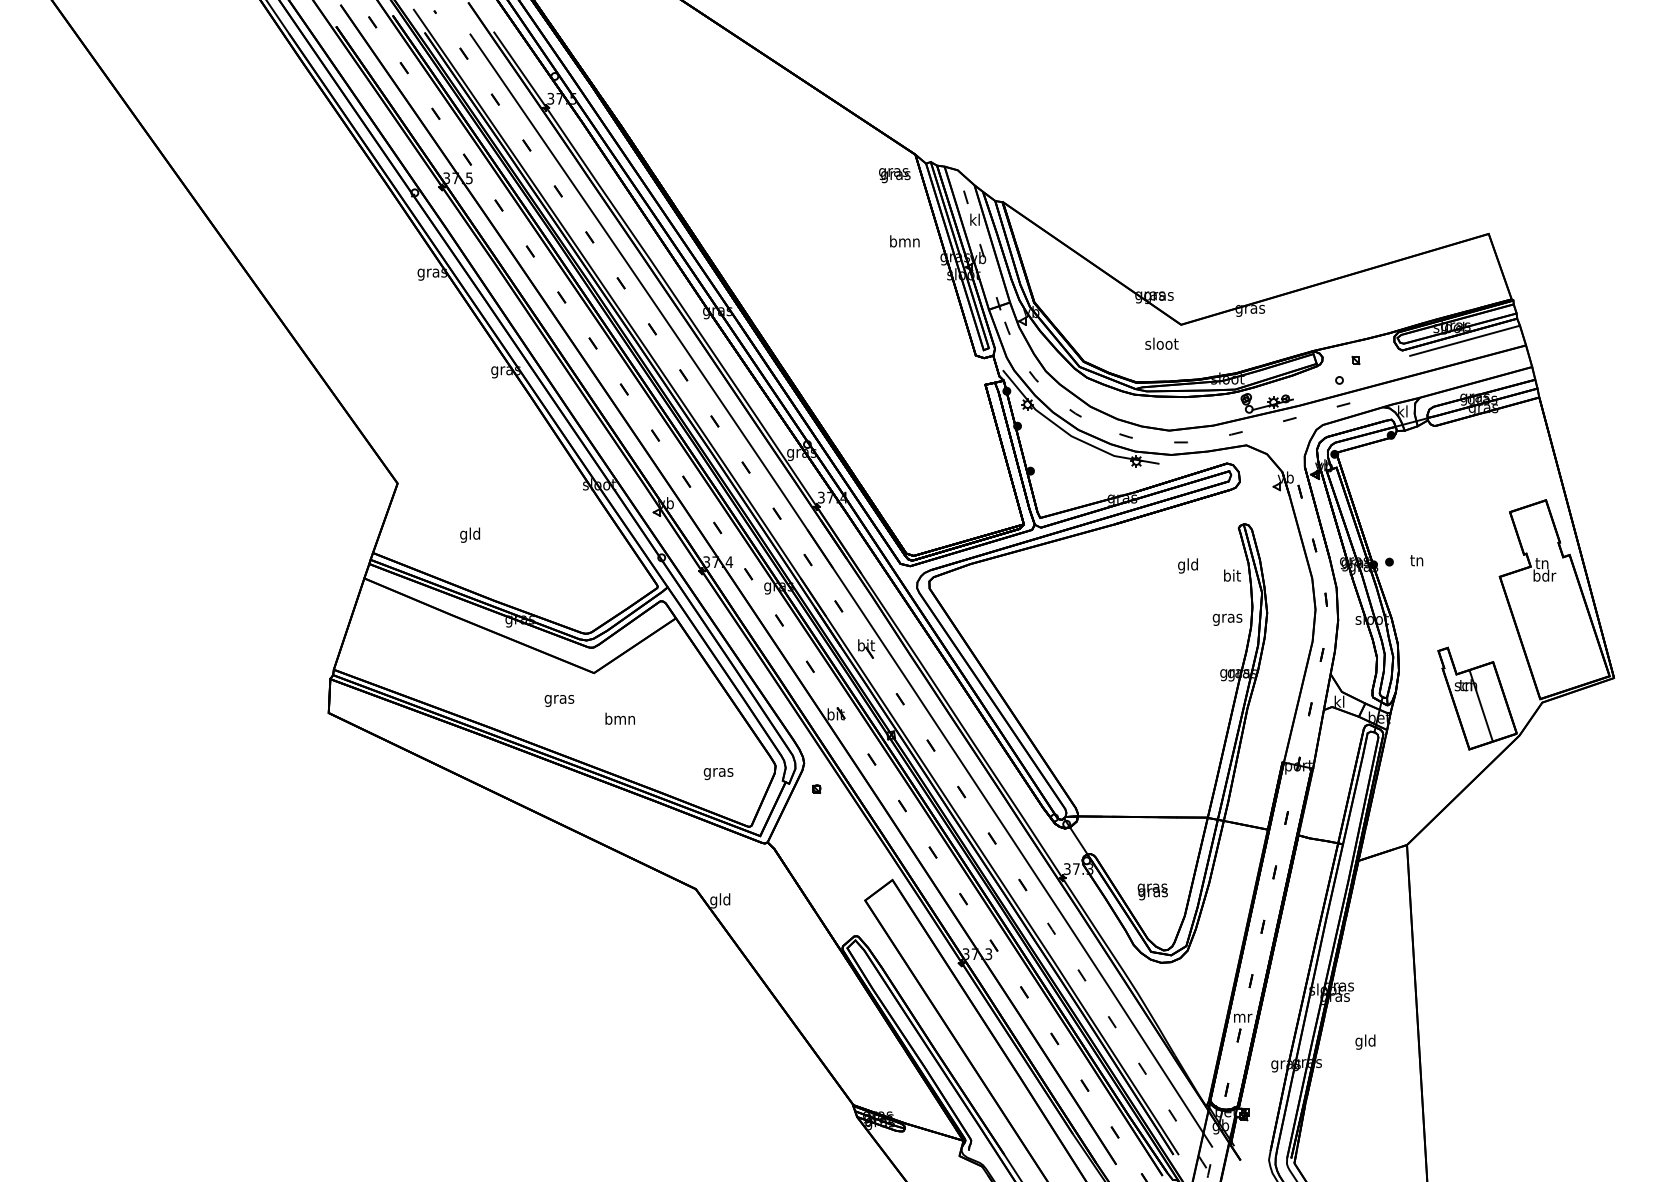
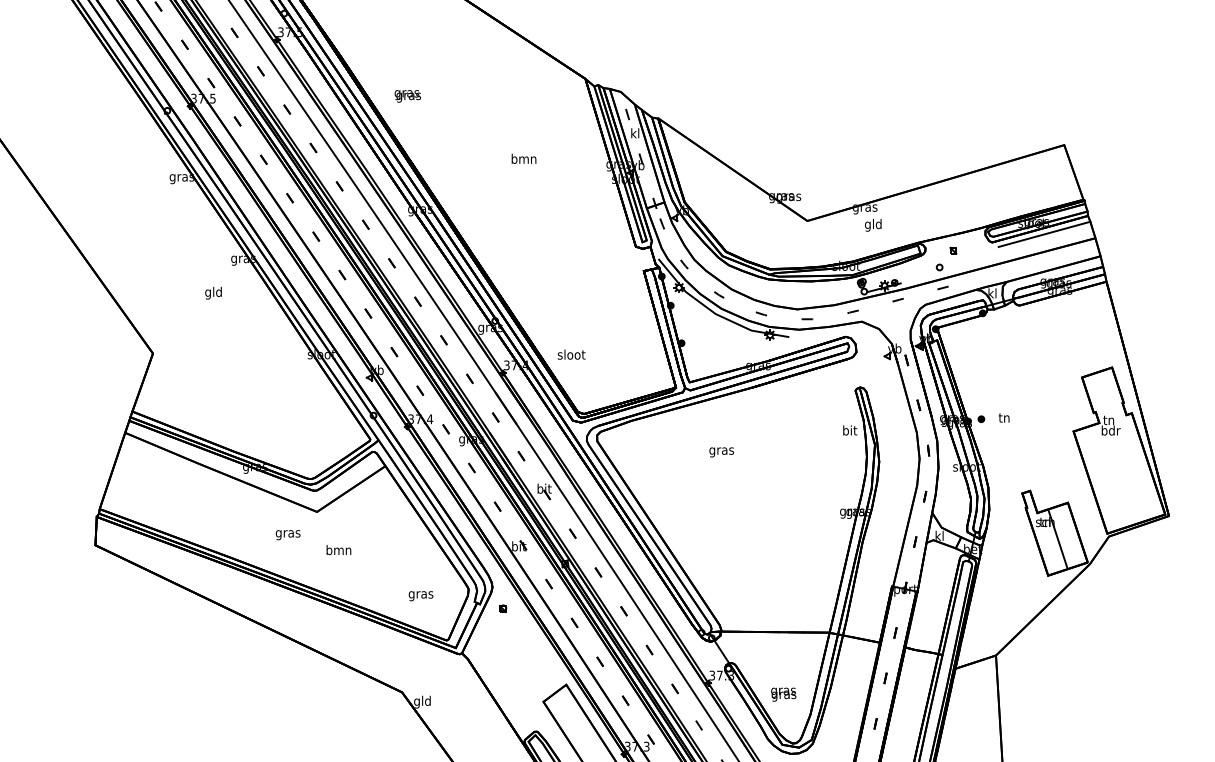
text: (894, 175) -> (407, 96), moved
text: (904, 241) -> (523, 158), moved
text: (1161, 343) -> (571, 354), moved
text: (470, 534) -> (213, 292), moved
text: (1187, 565) -> (872, 224), moved
text: (1227, 619) -> (721, 452), moved

